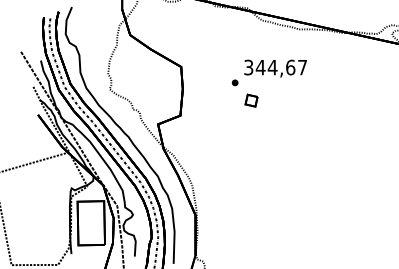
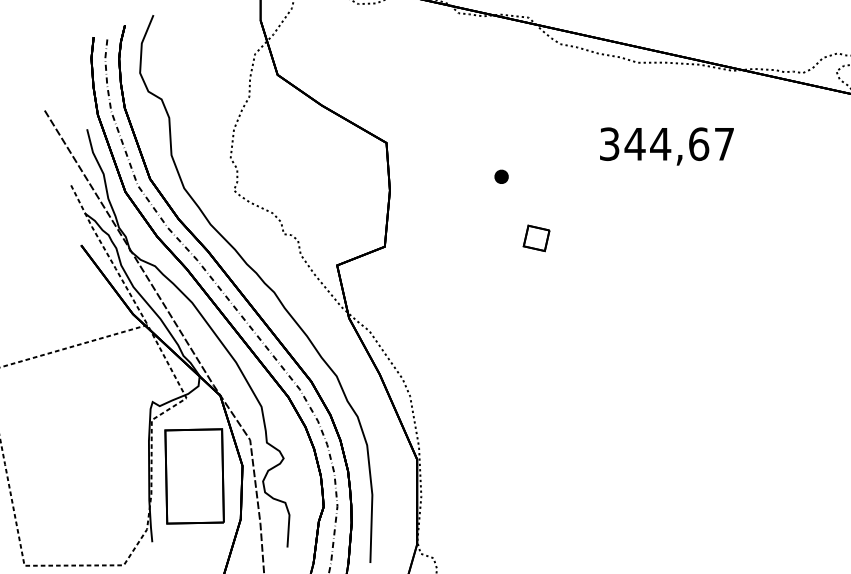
text: (275, 68) -> (666, 146), moved
part: (251, 100) -> (536, 237), moved

